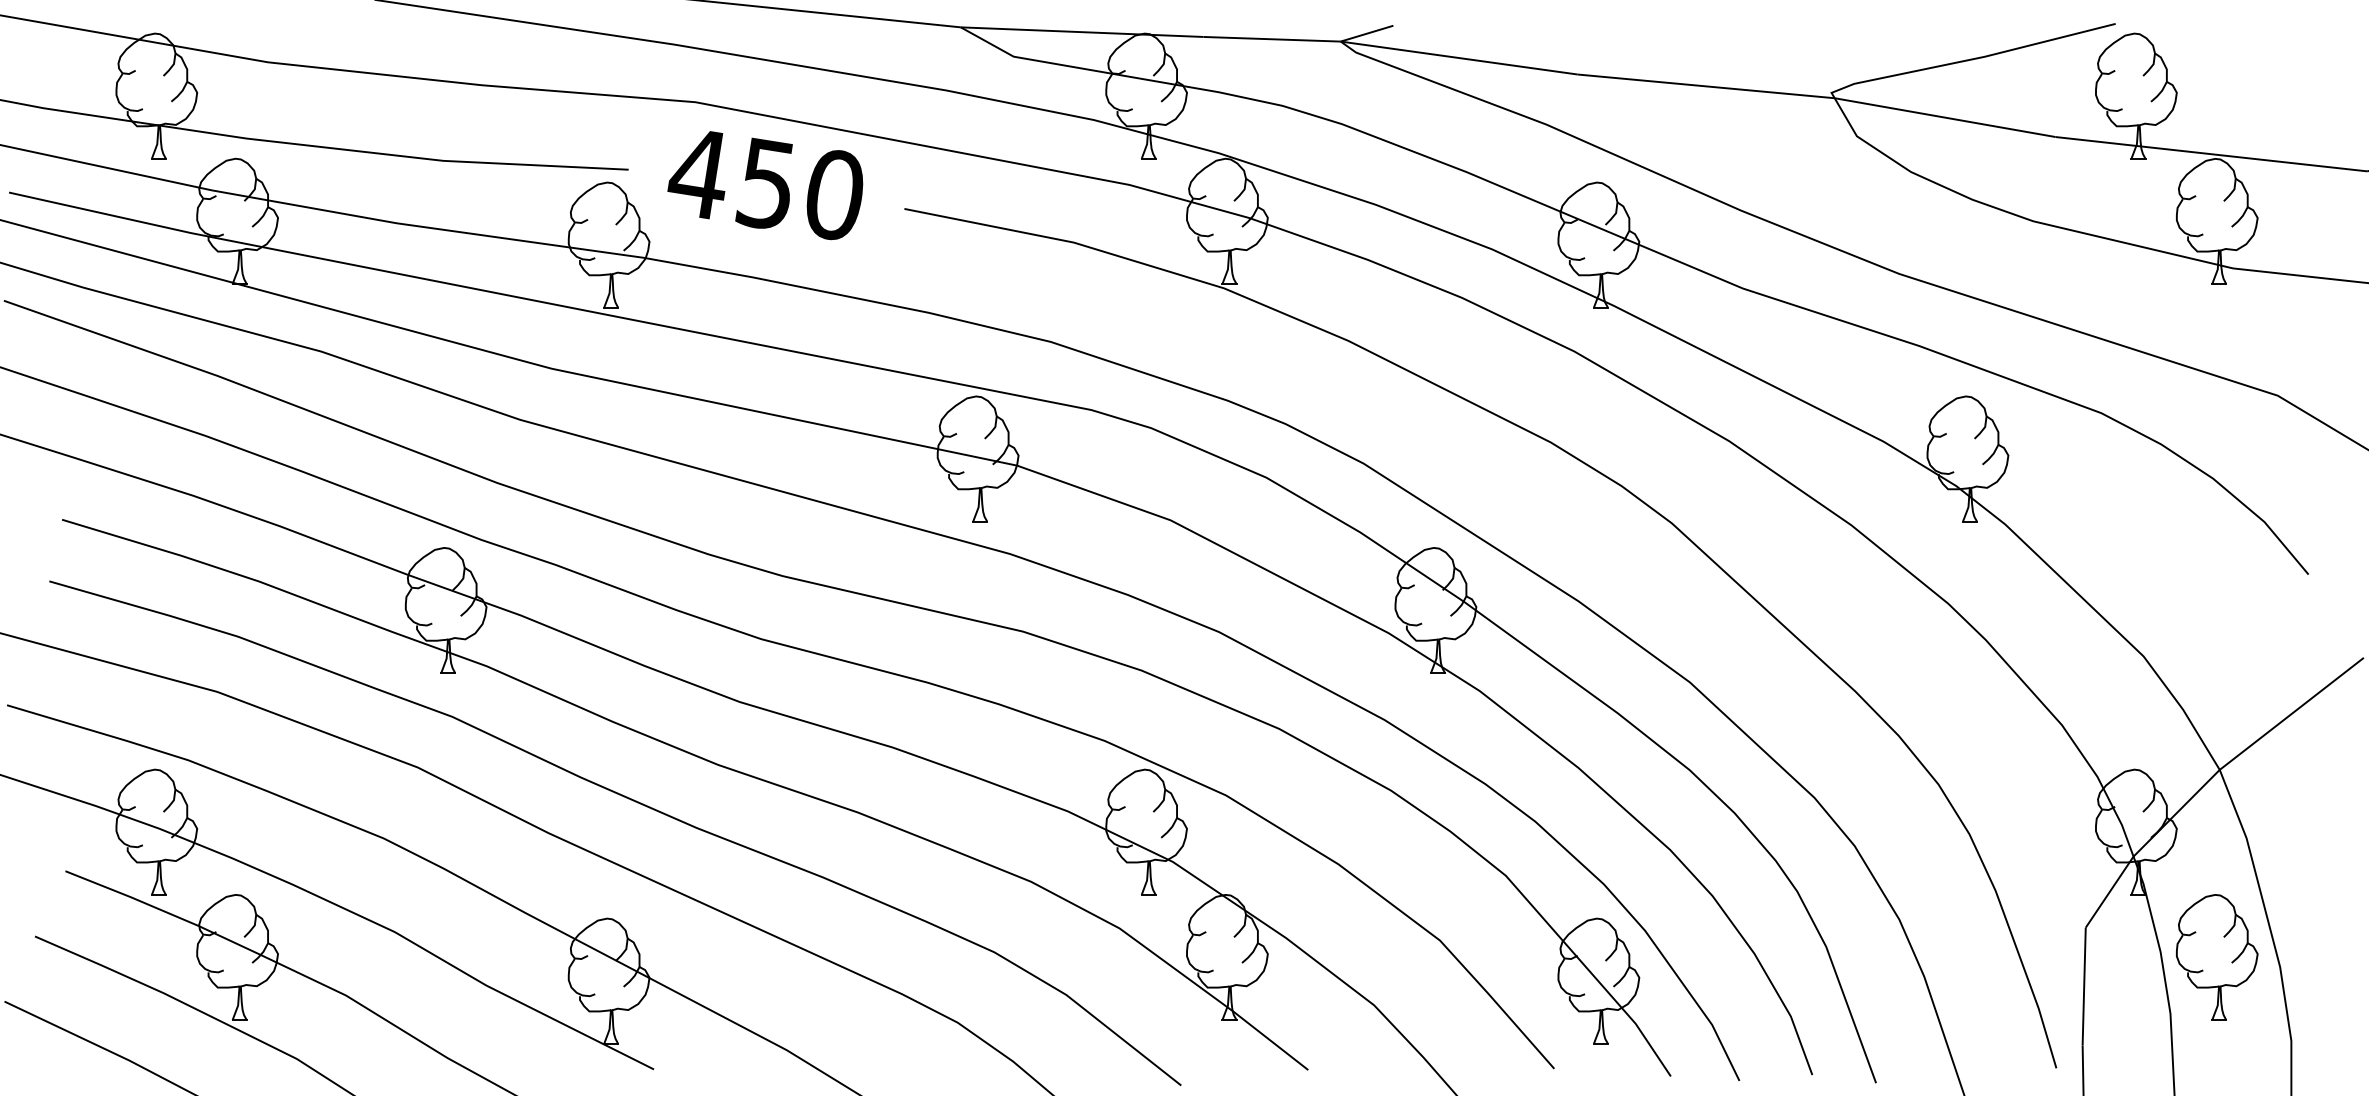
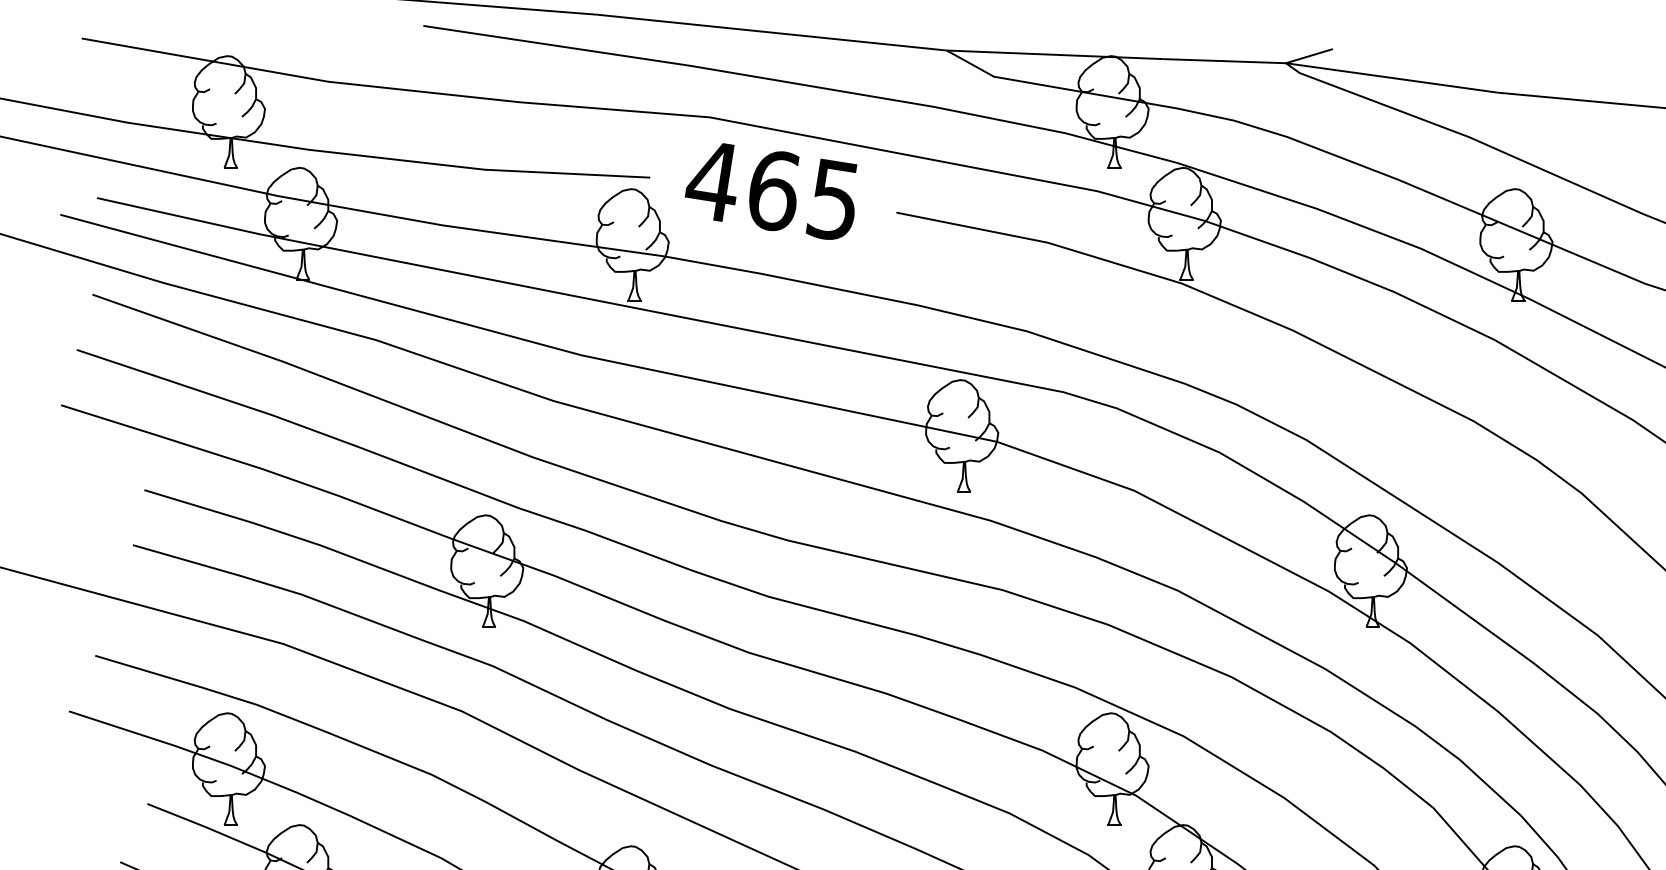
text: (799, 188) -> (802, 194), 450 -> 465

